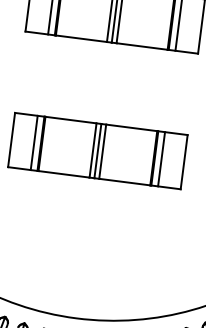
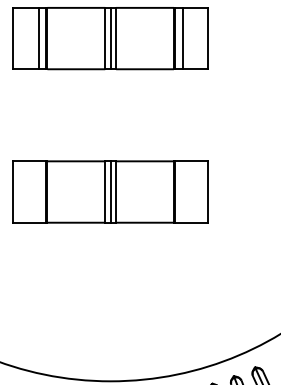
line: (34, 142) -> (38, 191), removed
line: (161, 158) -> (182, 191), removed

